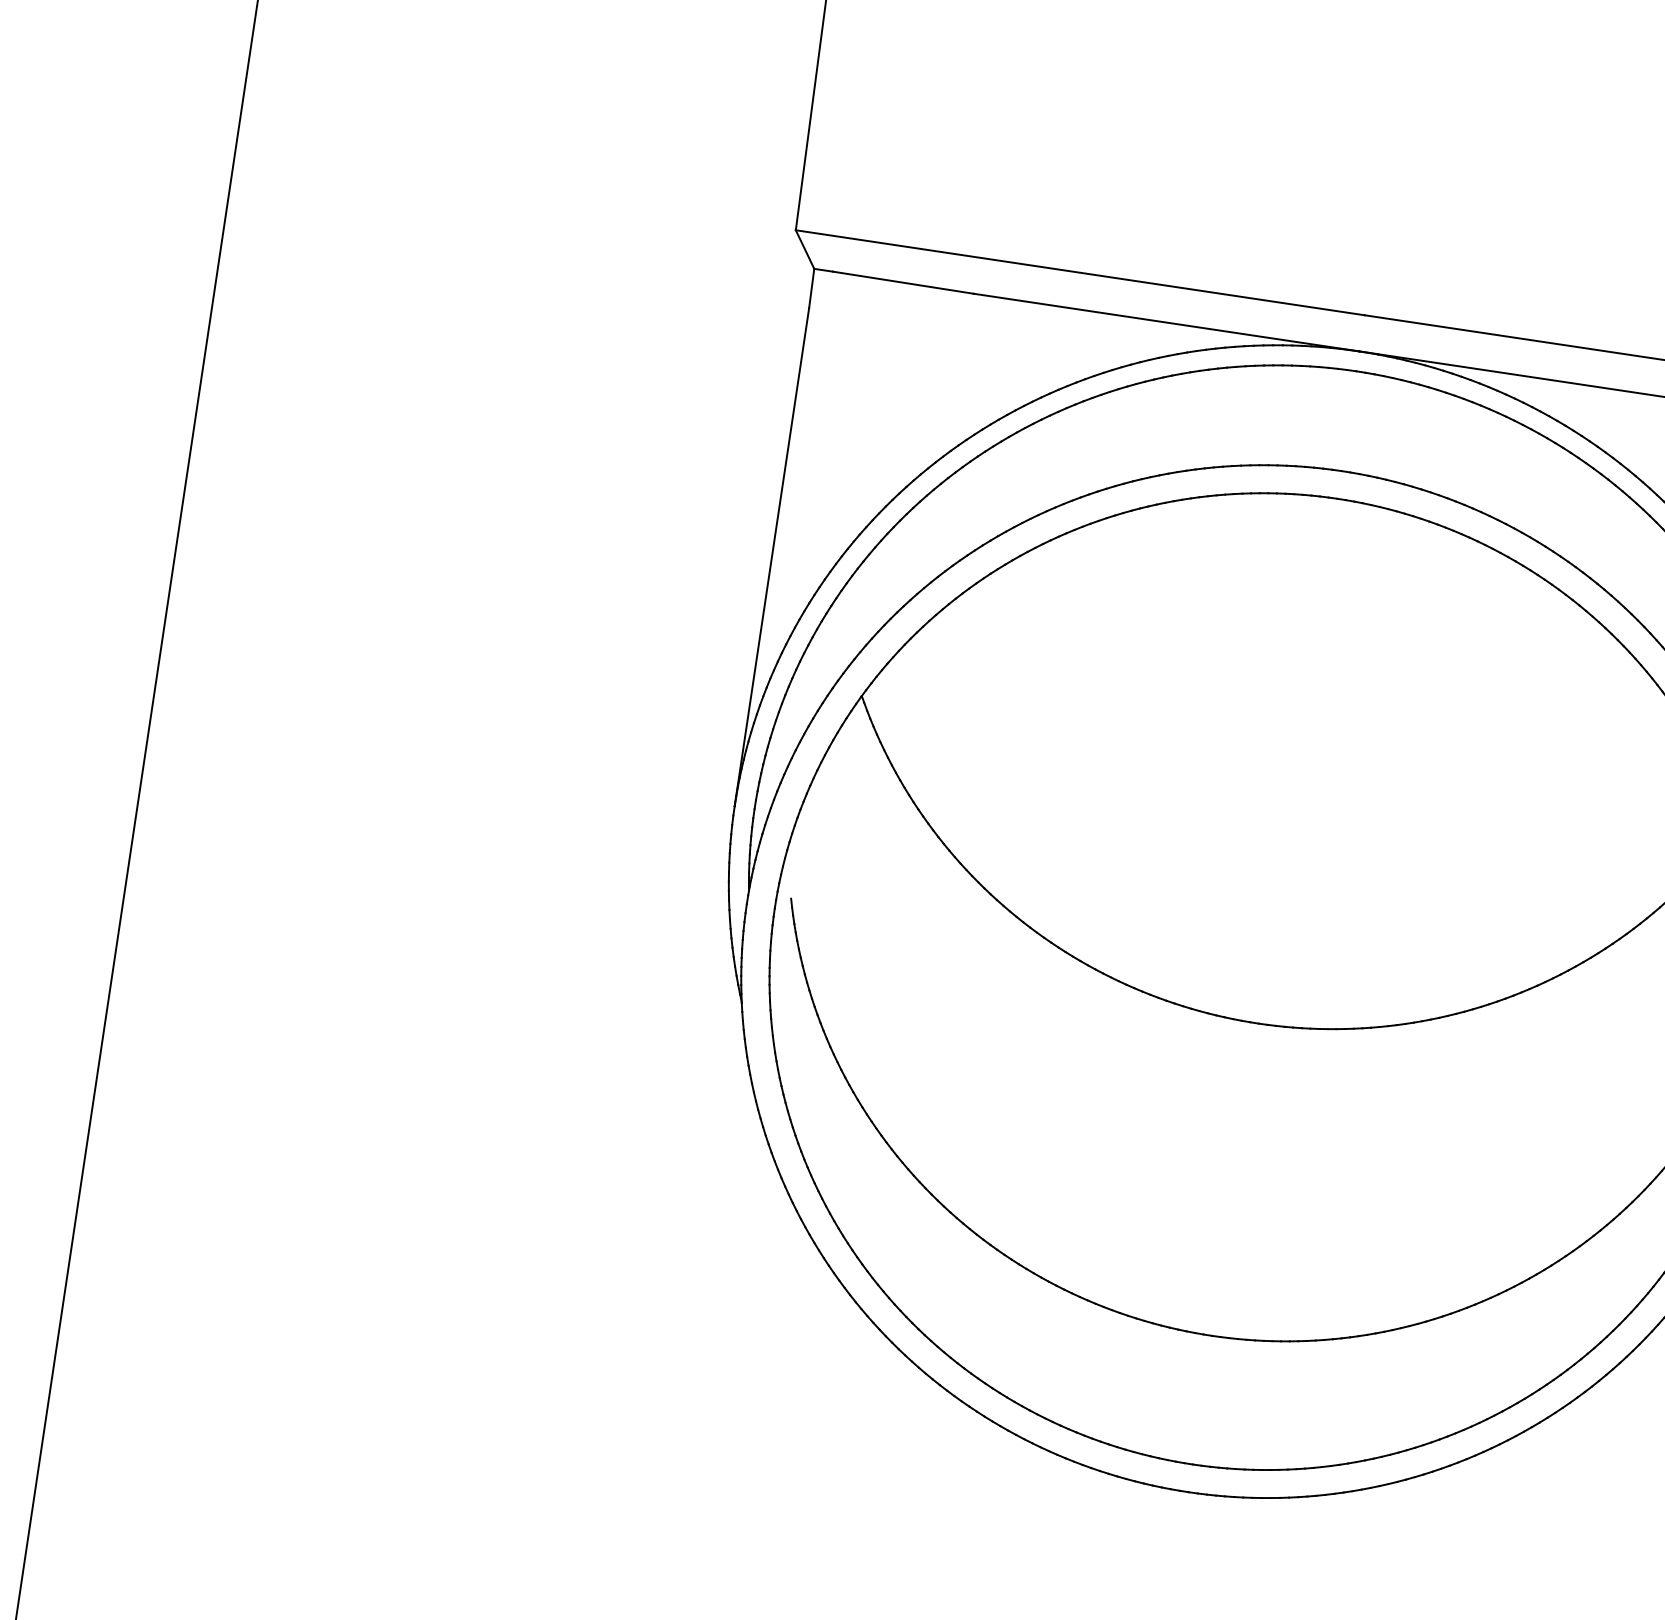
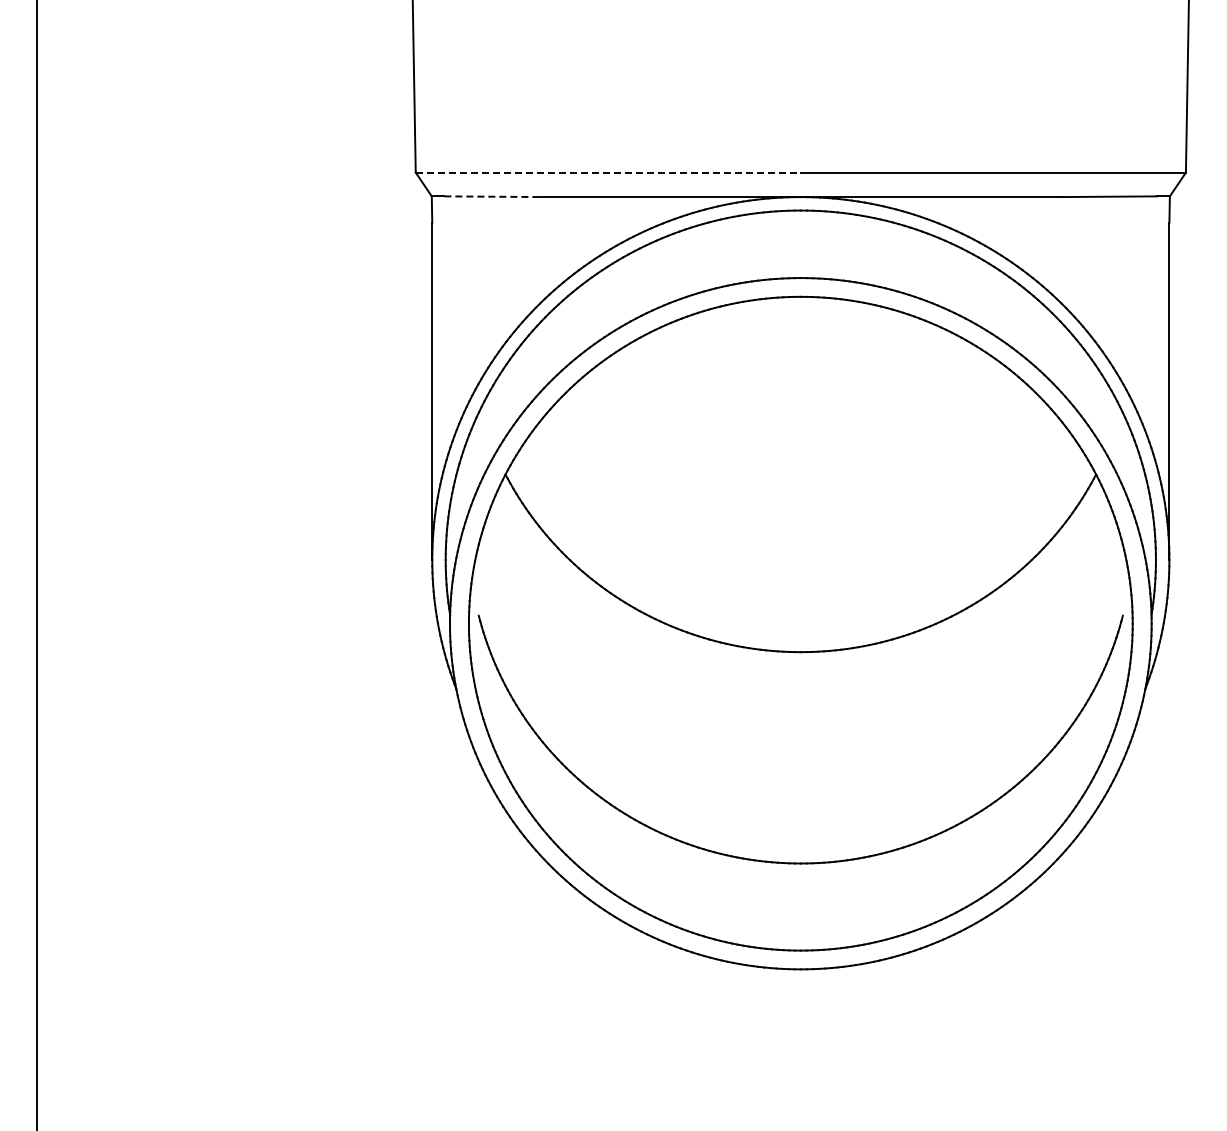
line: (1080, 272) -> (608, 172), solid -> dashed
line: (903, 282) -> (492, 196), solid -> dashed

